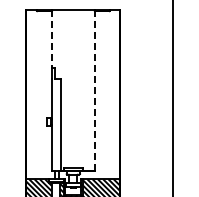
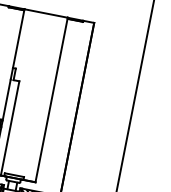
line: (52, 38) -> (19, 38), dashed -> solid
line: (94, 89) -> (51, 99), dashed -> solid

